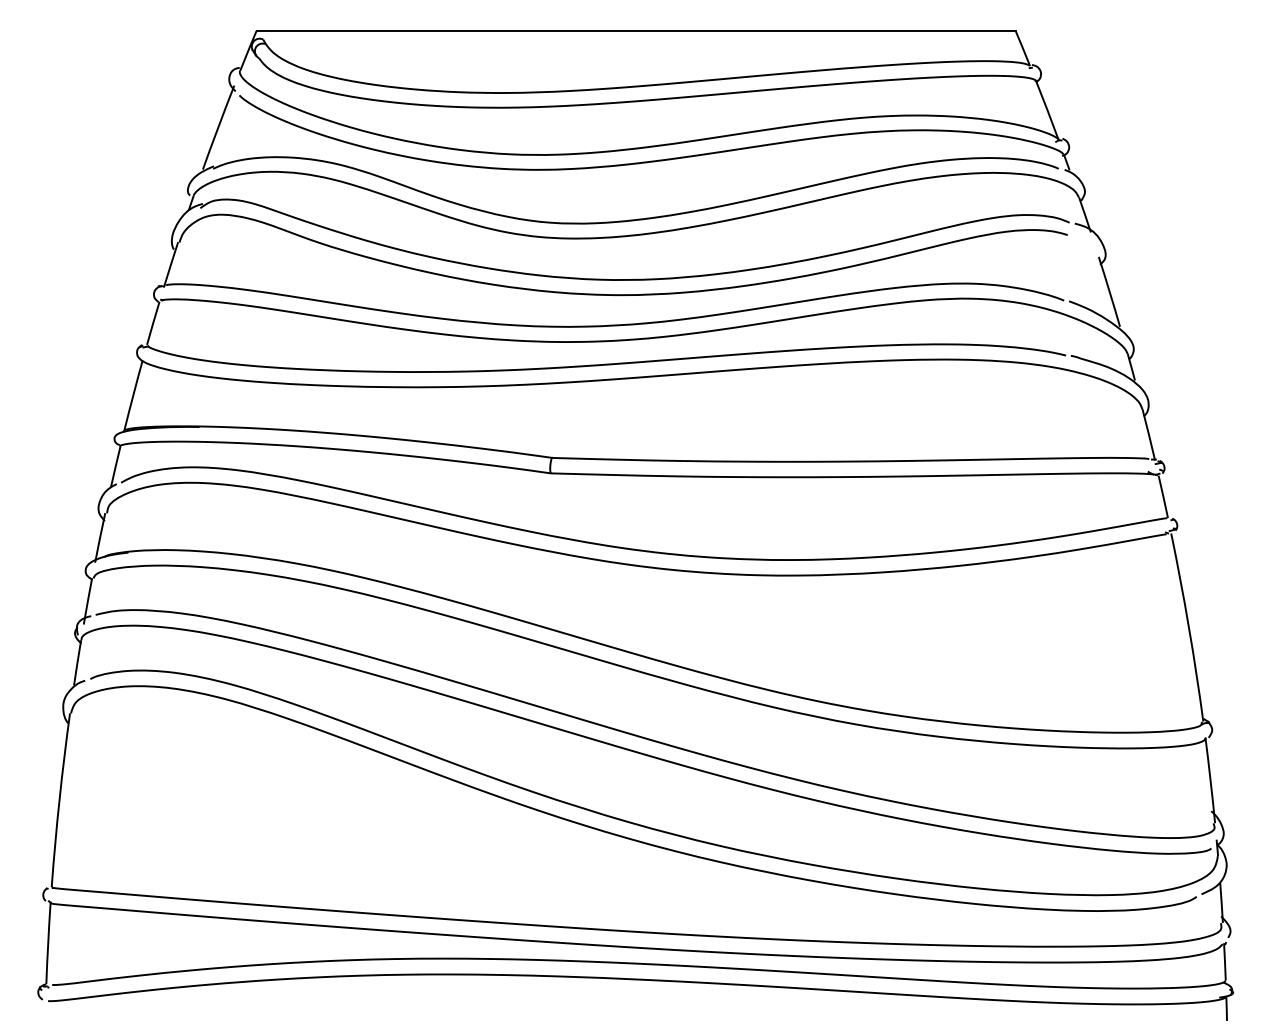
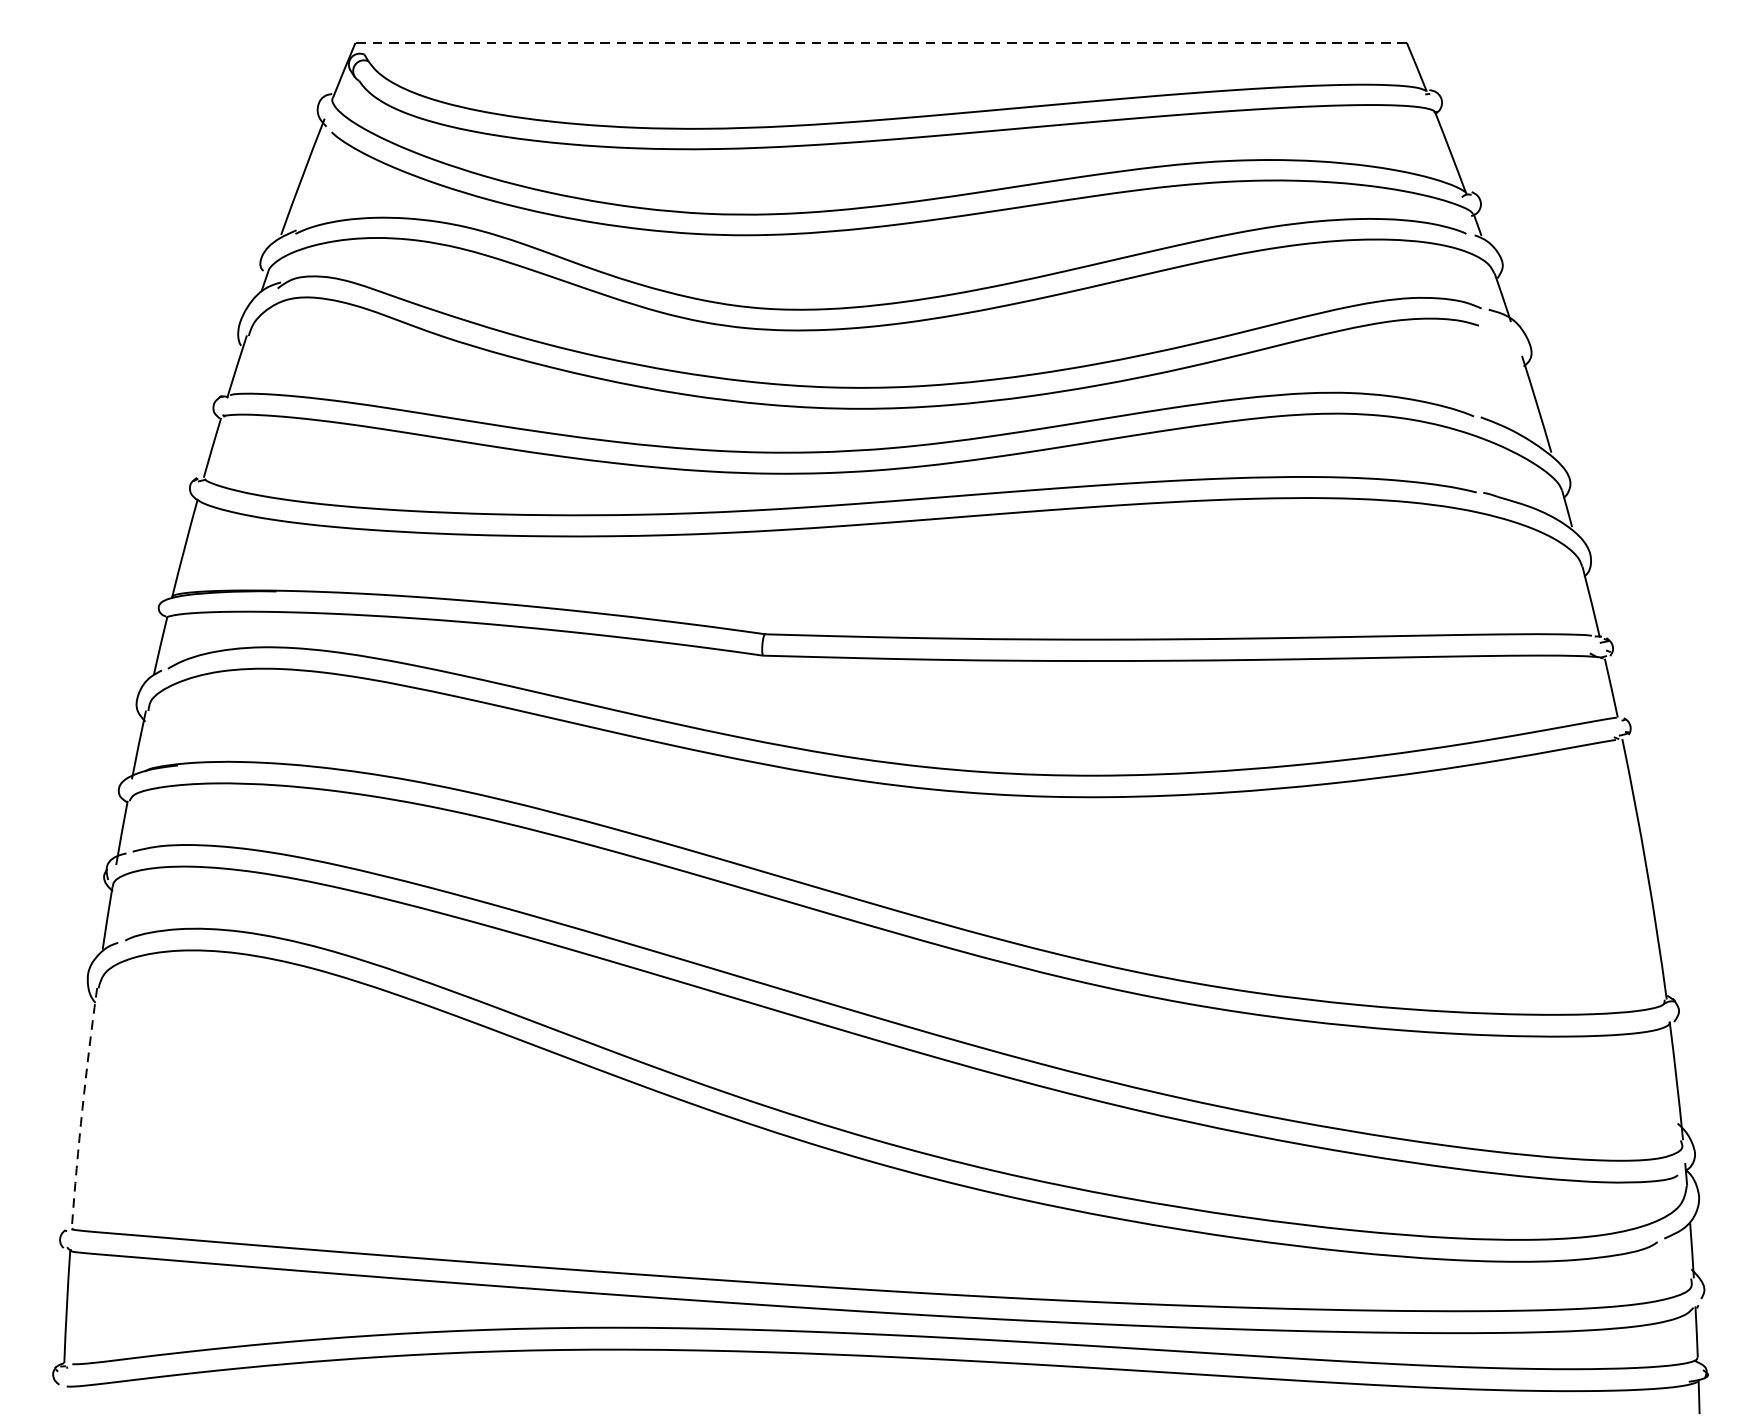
line: (636, 30) -> (881, 42), solid -> dashed
arc: (59, 800) -> (82, 1108), solid -> dashed

